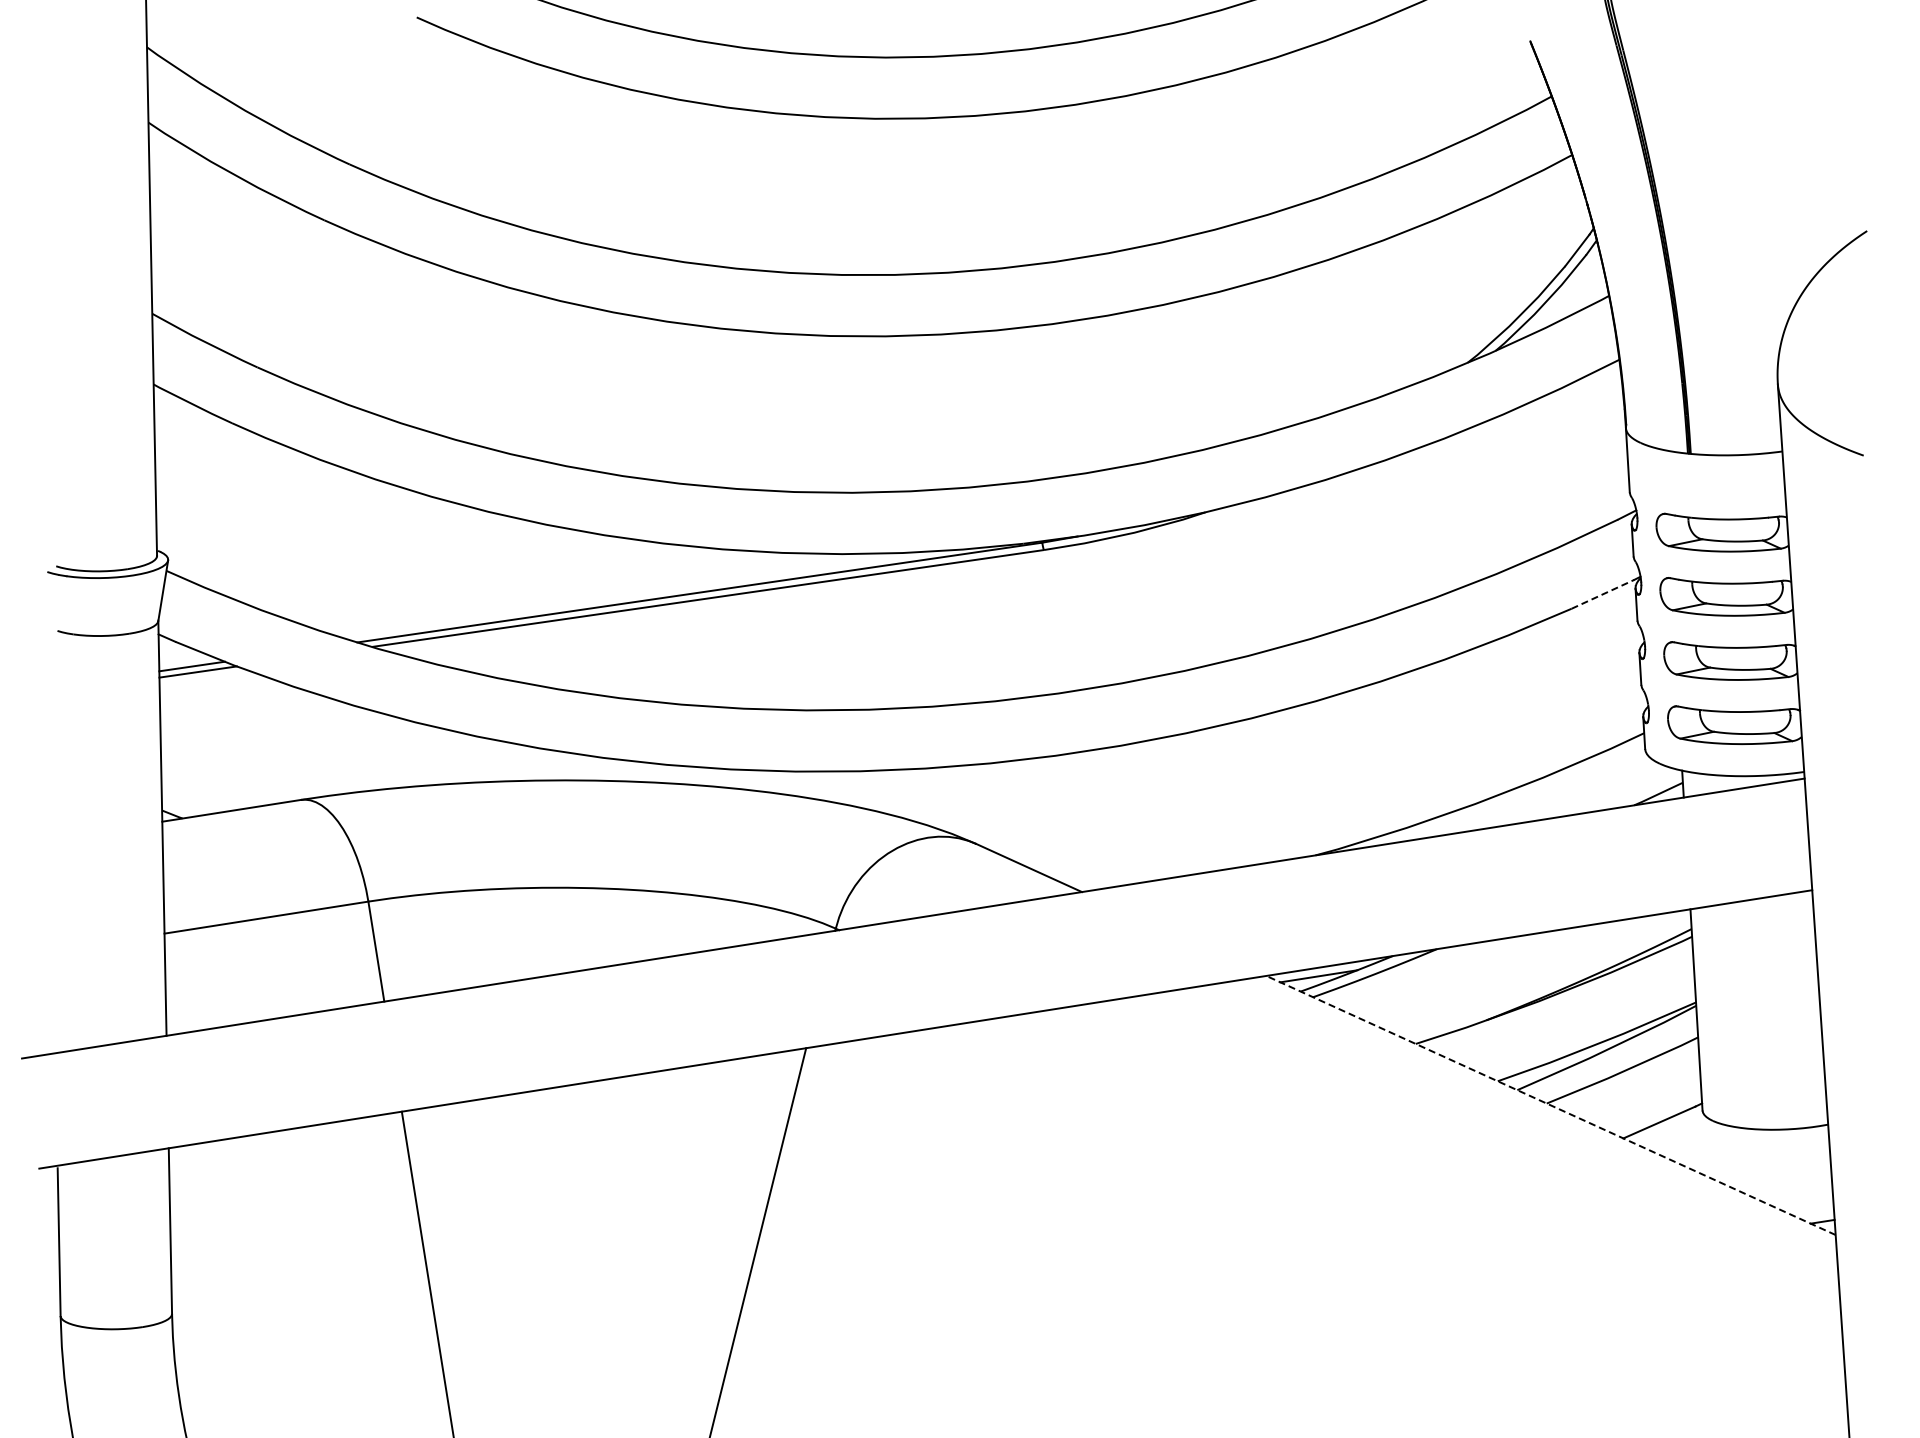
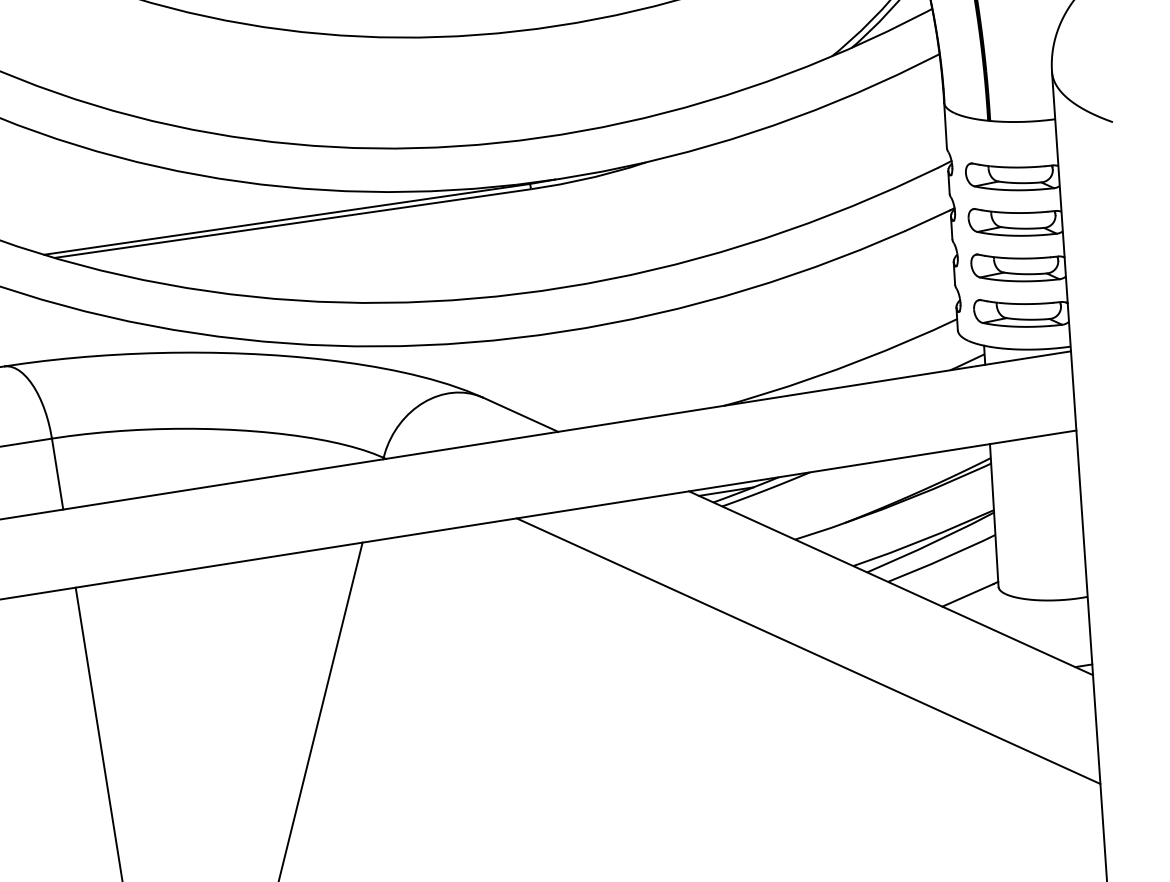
line: (1603, 594) -> (928, 220), dashed -> solid
line: (1551, 1105) -> (891, 583), dashed -> solid
line: (1434, 1201) -> (808, 651), added

